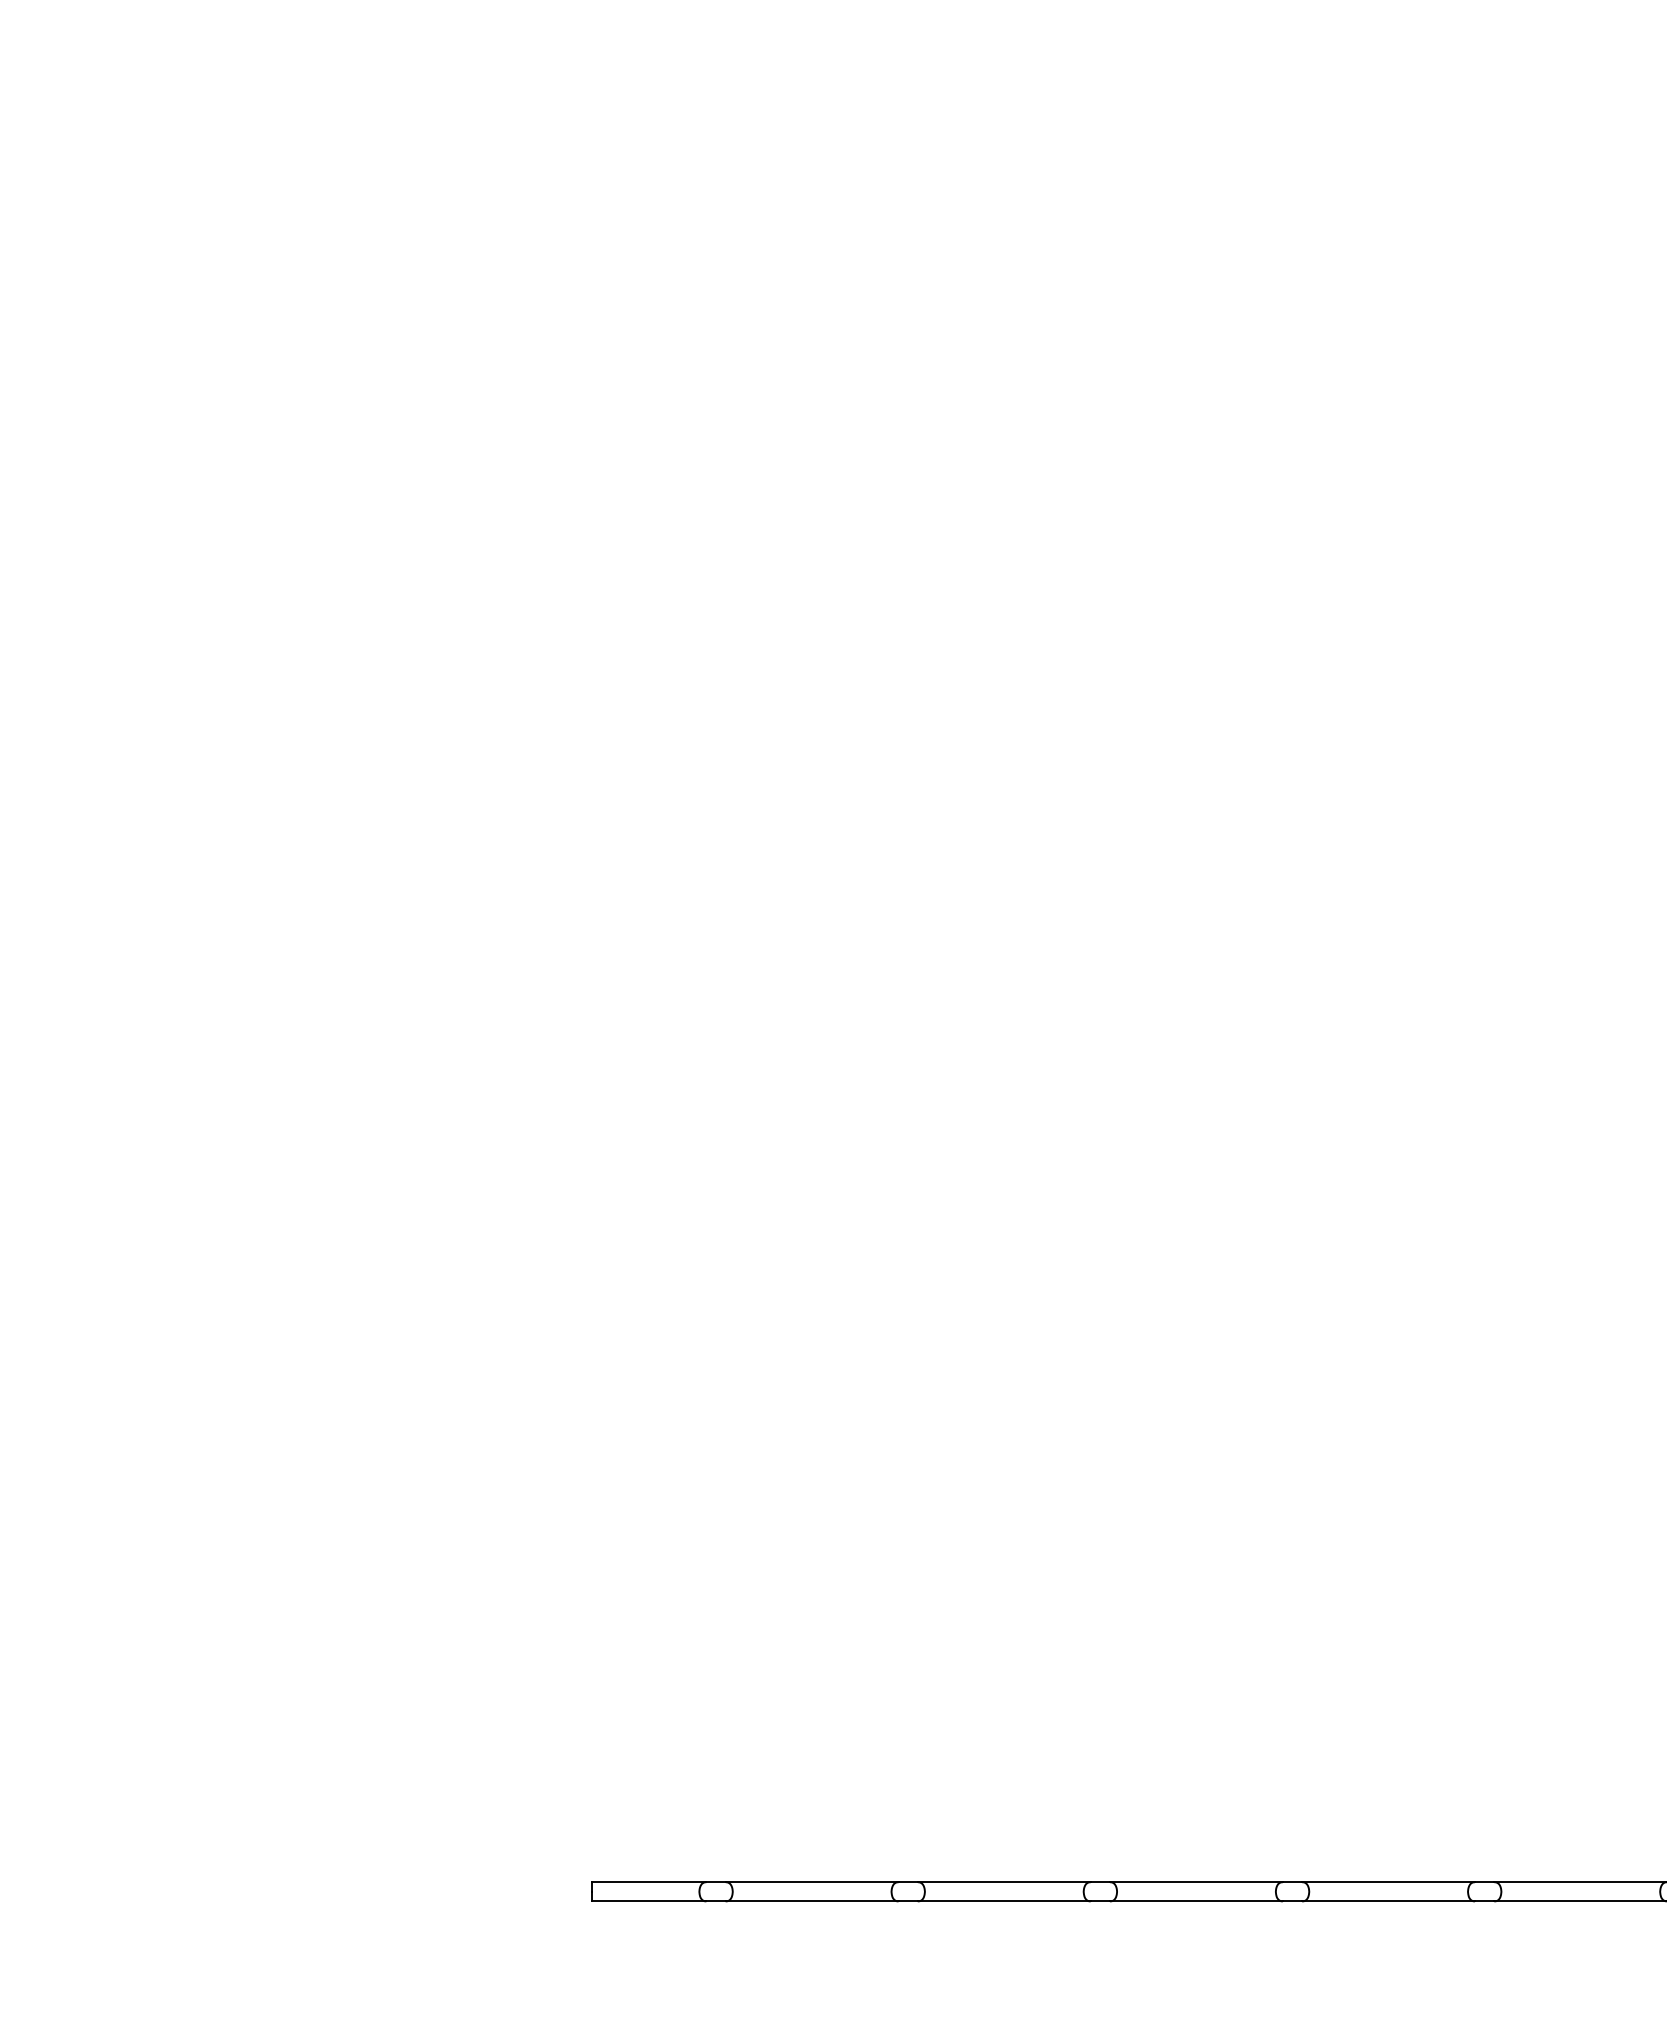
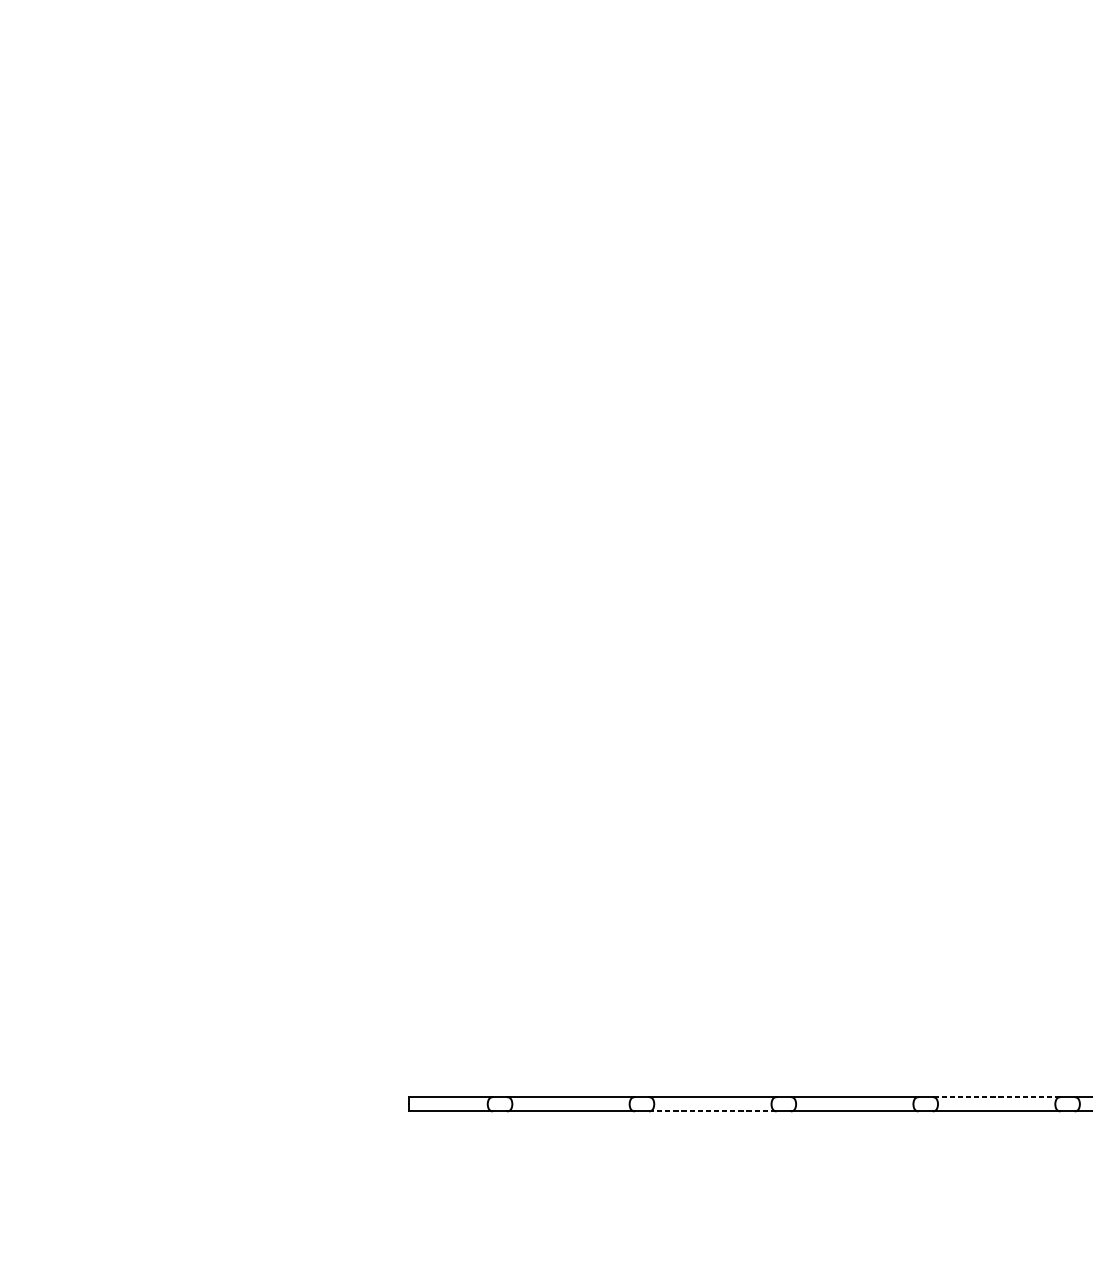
line: (1388, 1882) -> (996, 1097), solid -> dashed
line: (1004, 1901) -> (713, 1111), solid -> dashed

